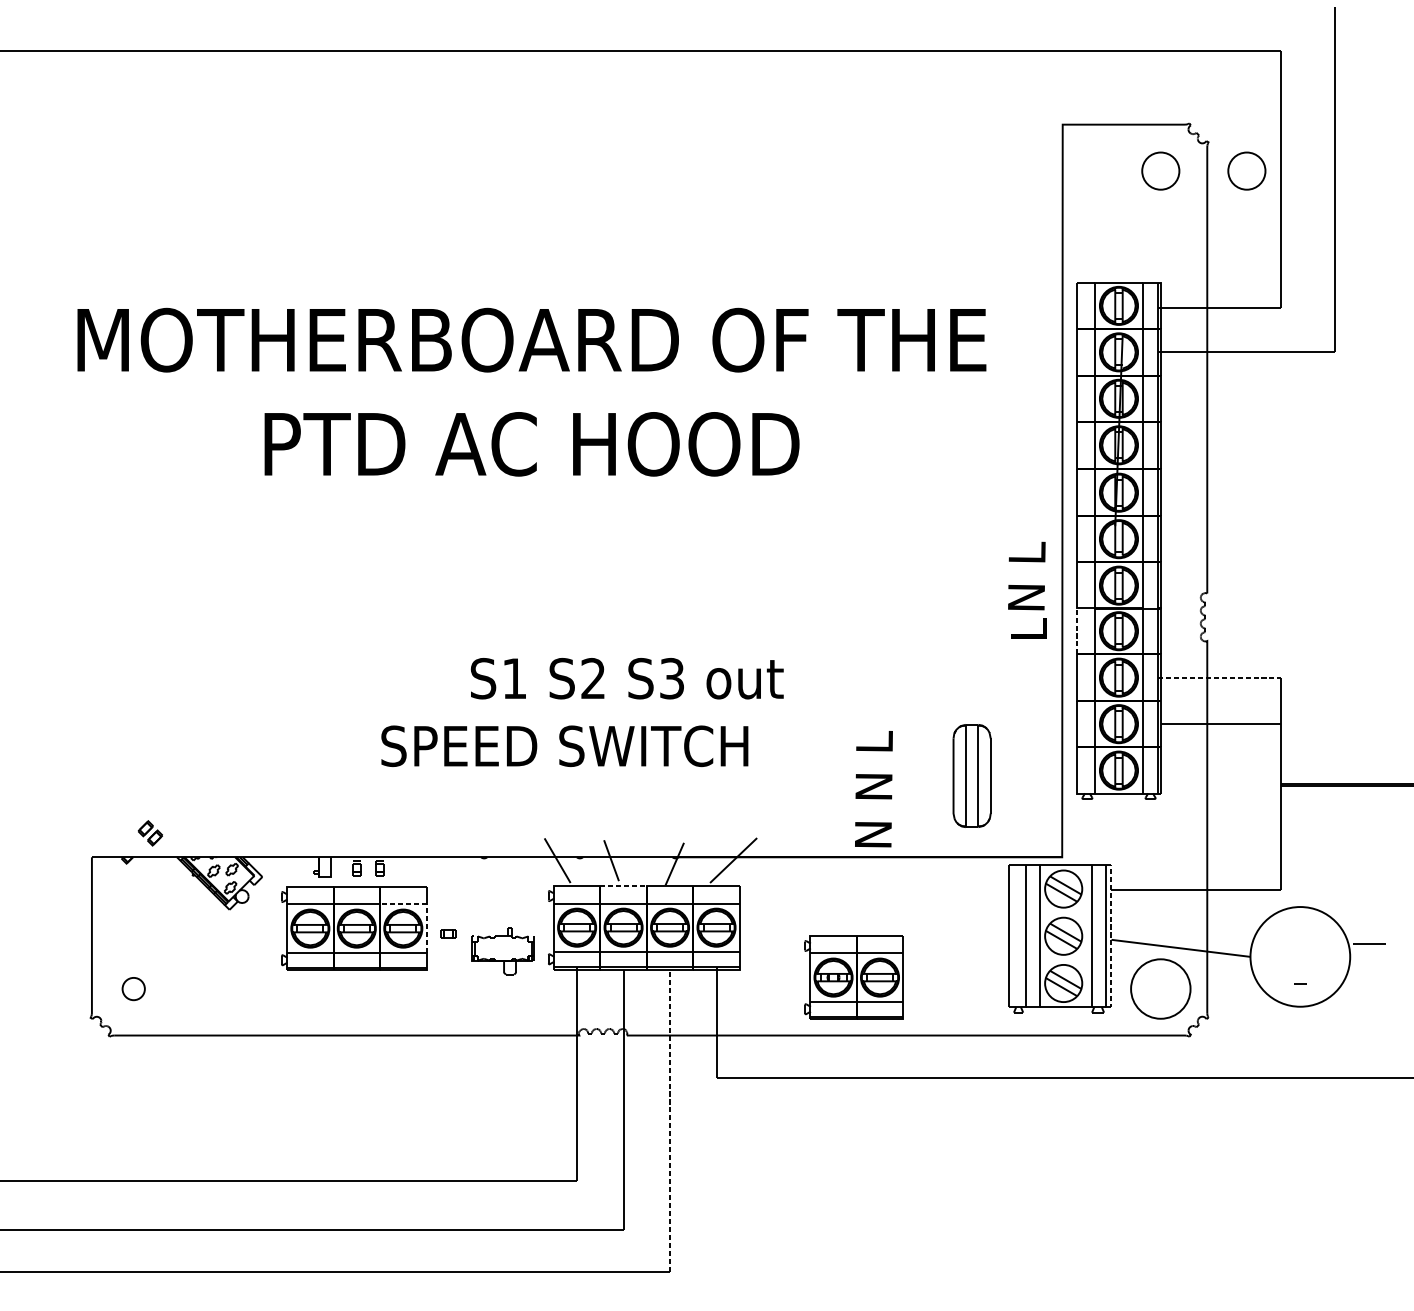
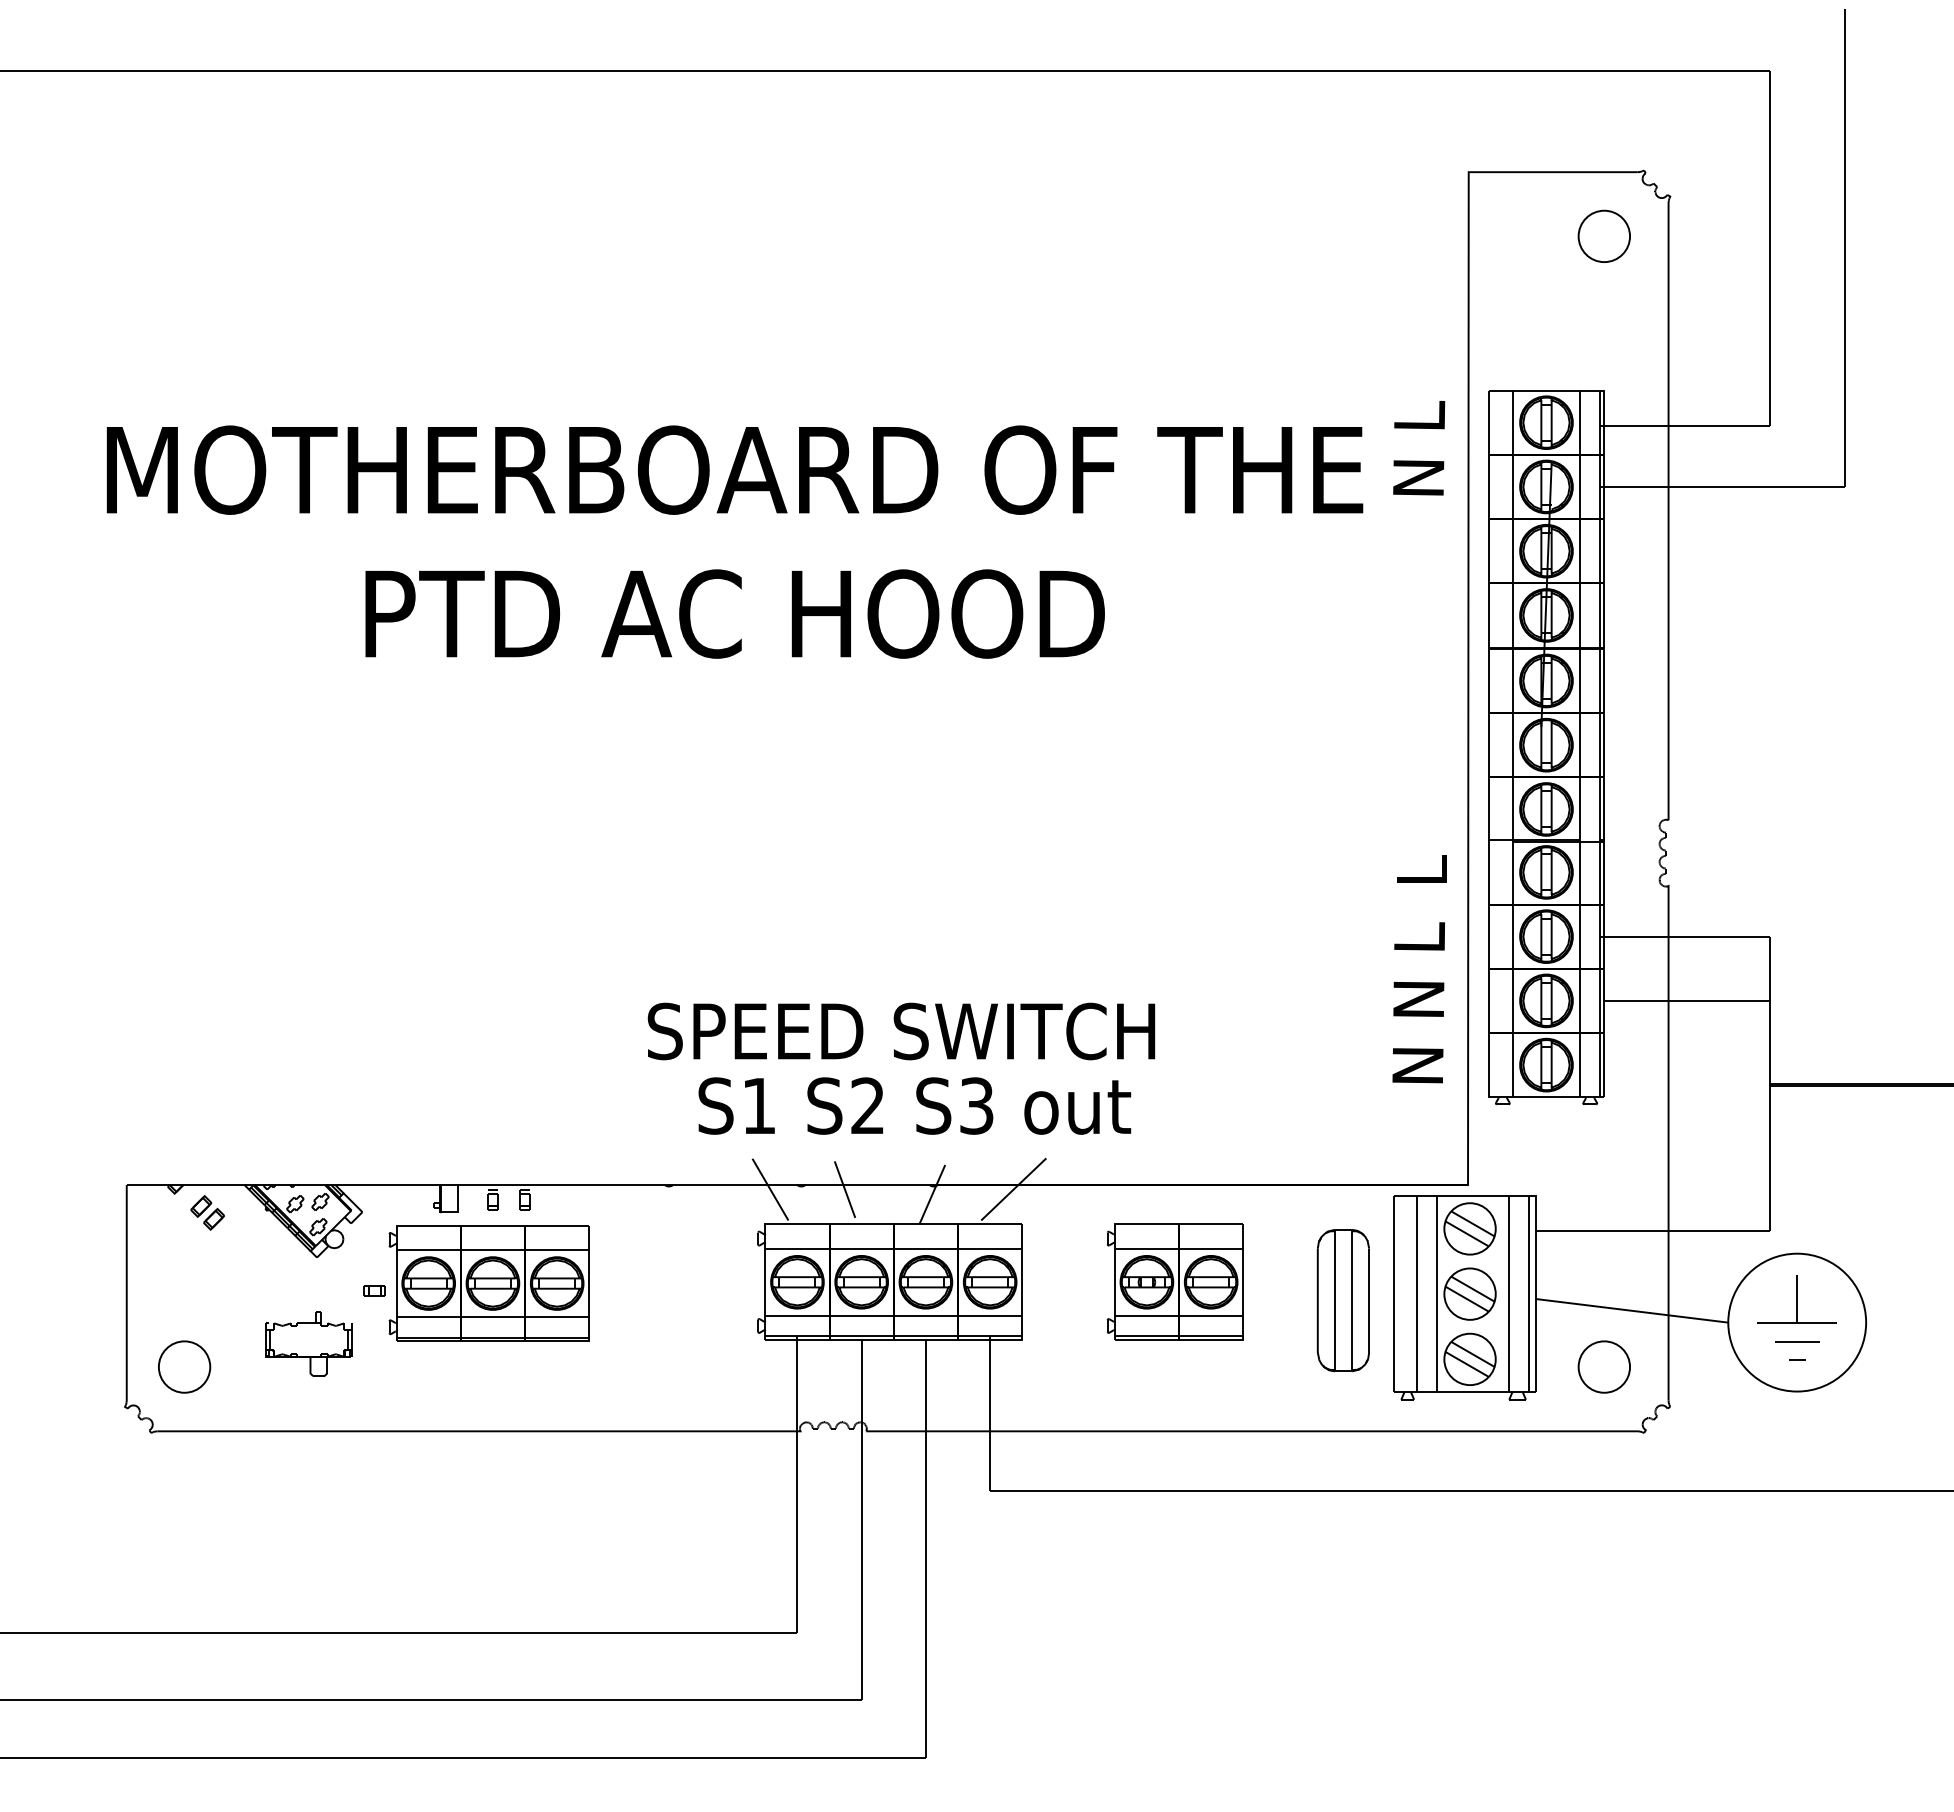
circle: (1246, 170) -> (1722, 235), removed
text: (1027, 576) -> (1419, 448), moved
line: (1077, 630) -> (1488, 871), dashed -> solid
line: (1219, 677) -> (1685, 936), dashed -> solid
text: (627, 678) -> (914, 1105), moved
text: (564, 746) -> (901, 1031), moved
part: (971, 775) -> (1342, 1300), moved
text: (873, 788) -> (1418, 1002), moved
part: (150, 833) -> (207, 1212), moved
line: (624, 885) -> (862, 1224), dashed -> solid
line: (426, 904) -> (589, 1250), dashed -> solid
part: (448, 933) -> (374, 1290), moved
line: (1111, 933) -> (1535, 1290), dashed -> solid
part: (1299, 940) -> (1796, 1299), added
line: (1369, 943) -> (1797, 1341), moved
part: (502, 951) -> (308, 1343), moved
part: (854, 977) -> (1175, 1281), moved
circle: (133, 988) -> (184, 1366), size x1.67
circle: (1160, 988) -> (1604, 1366), size x0.62
line: (669, 1120) -> (925, 1548), dashed -> solid

